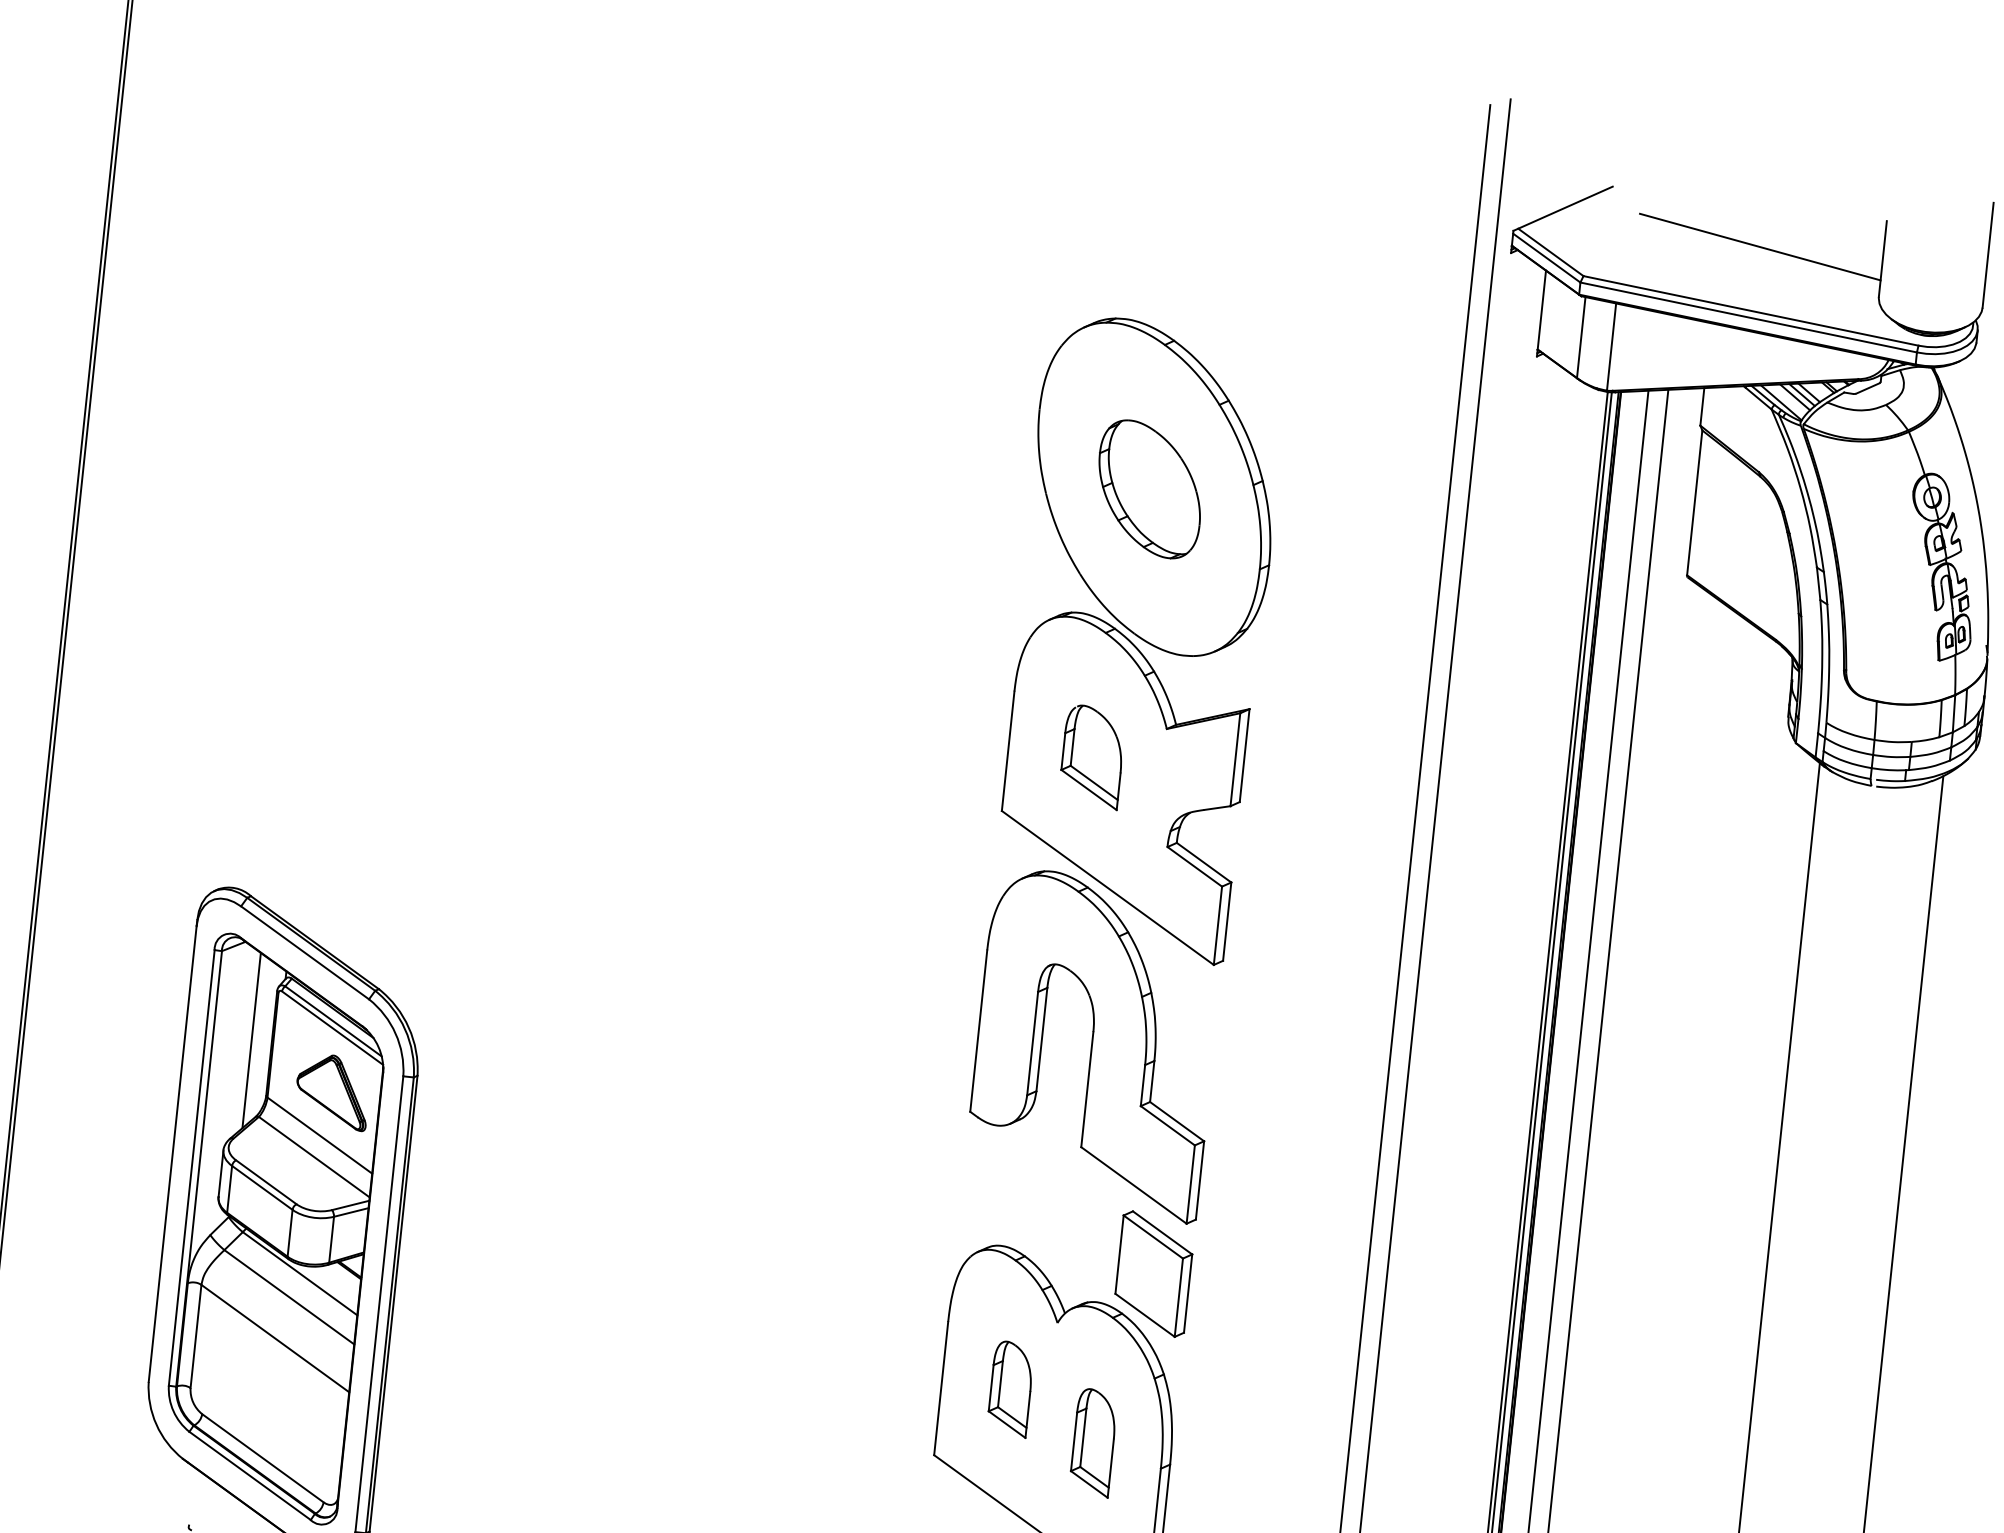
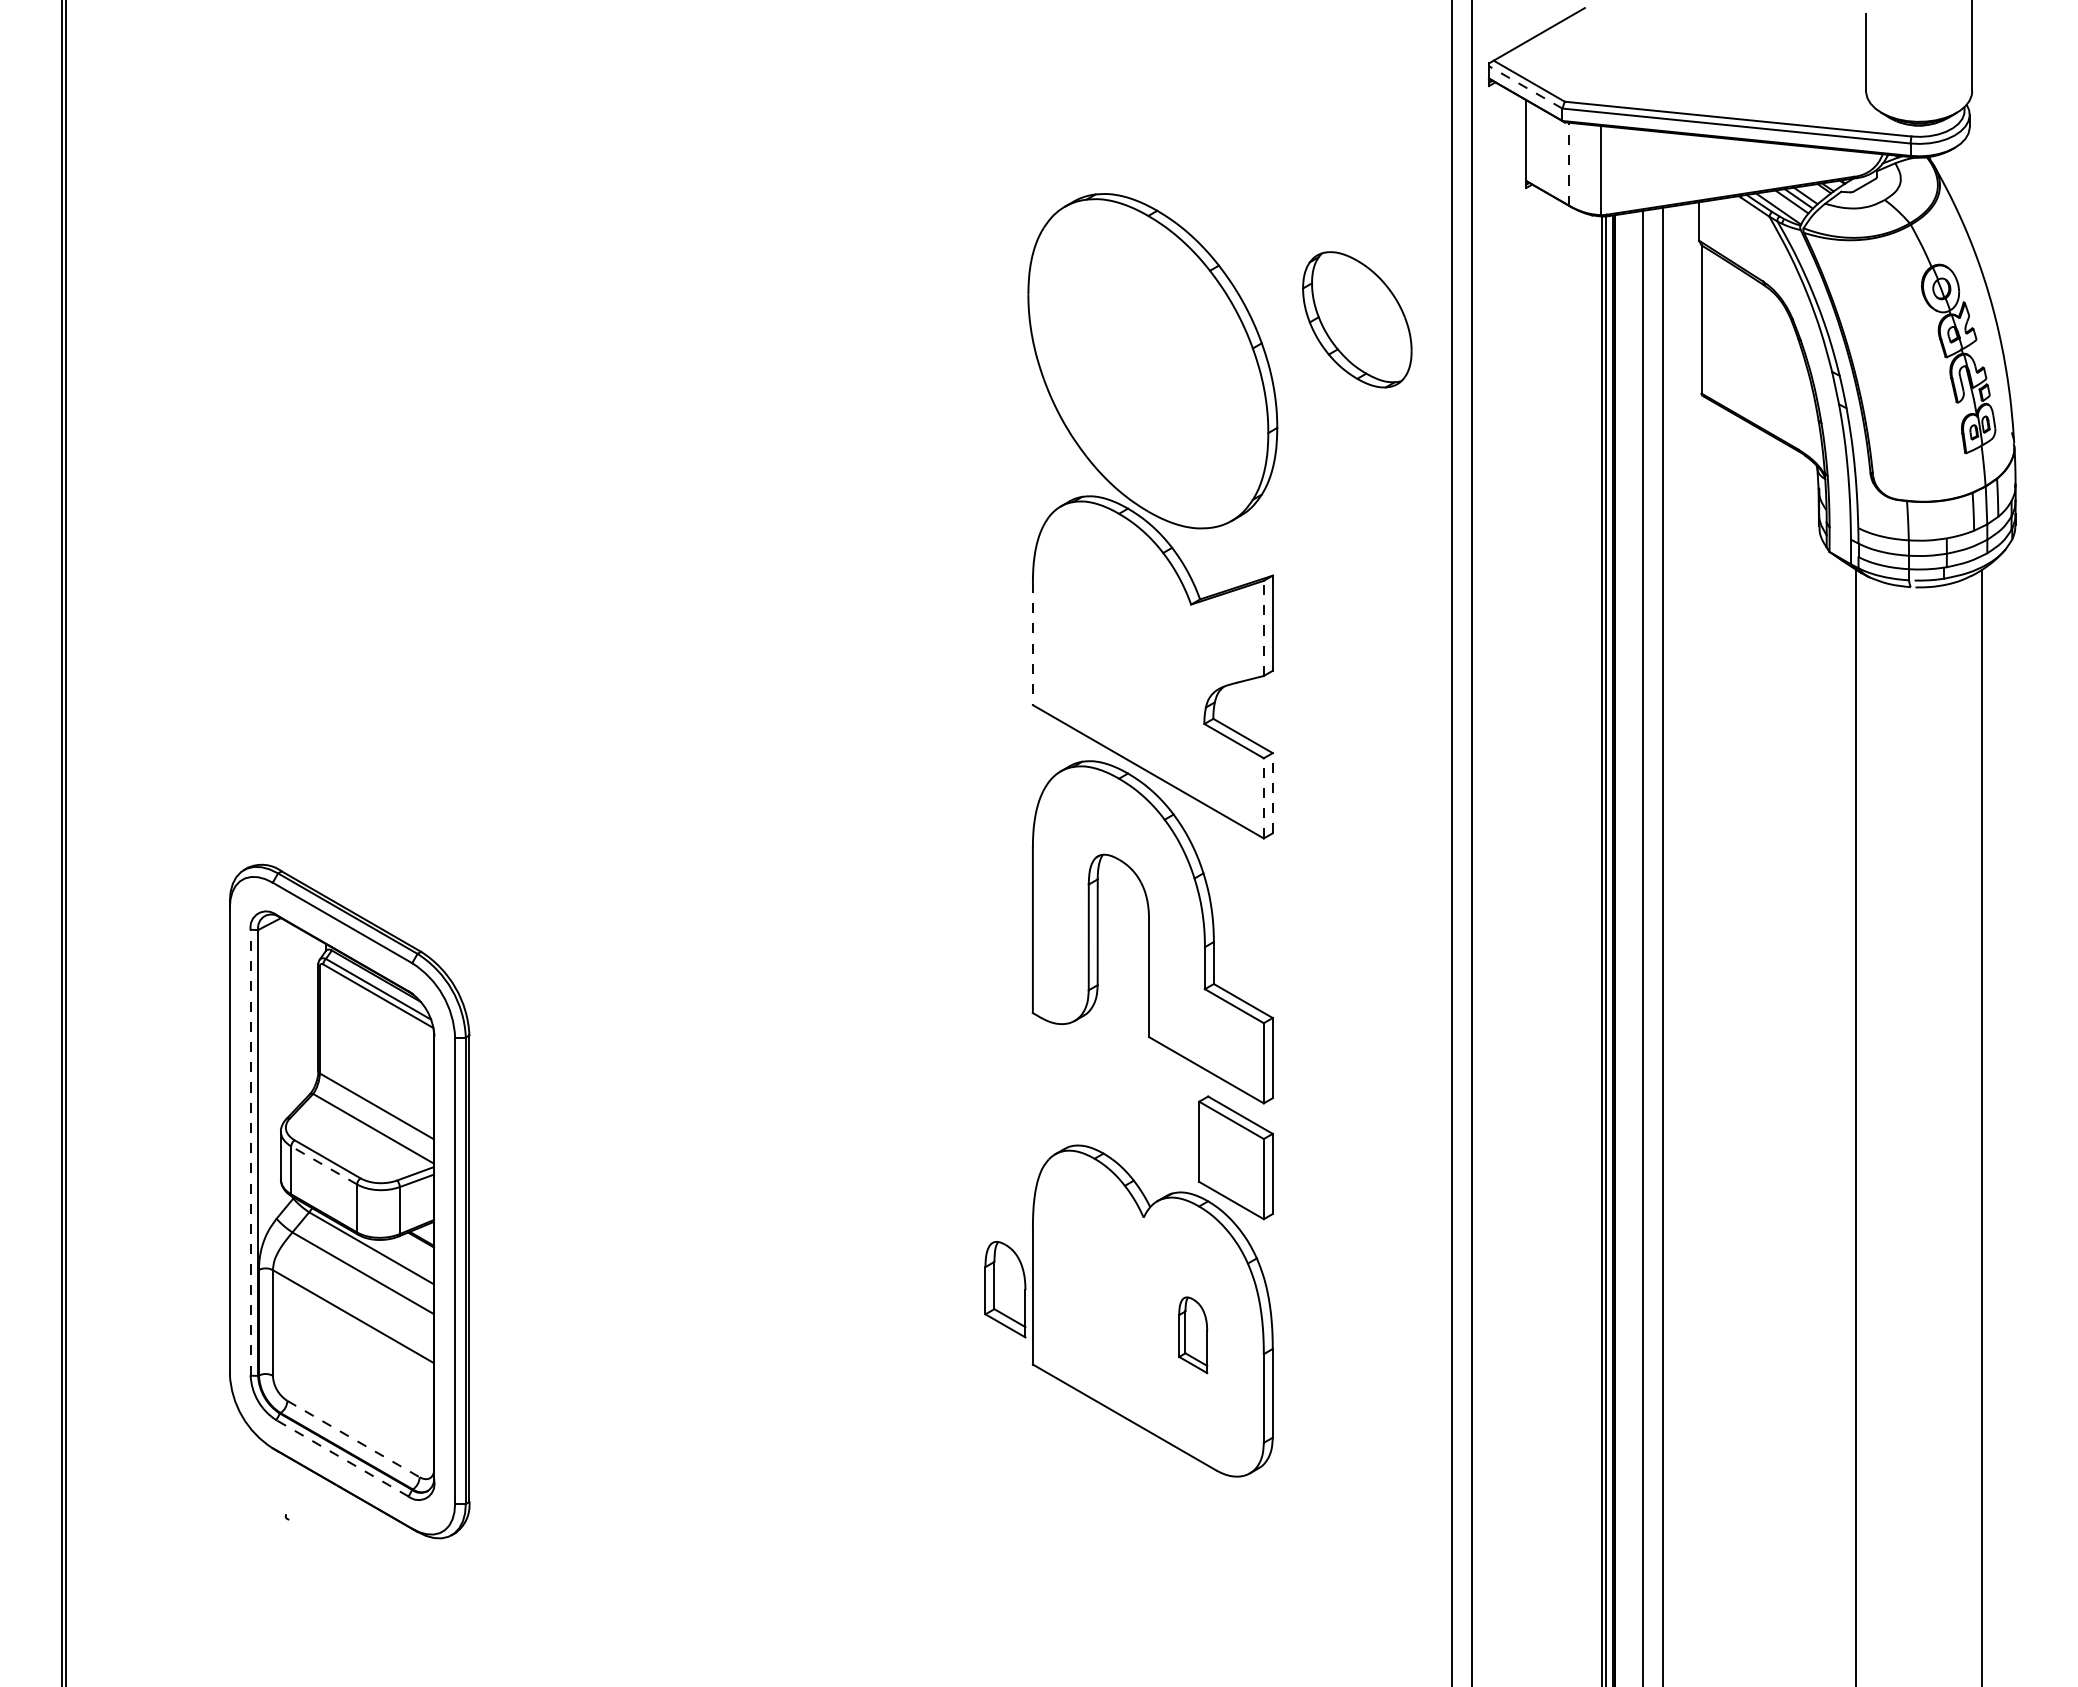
line: (1760, 247) -> (1740, 53), removed
line: (1546, 258) -> (1525, 87), solid -> dashed
line: (1581, 336) -> (1569, 163), solid -> dashed
part: (1149, 489) -> (1357, 319), moved
line: (1007, 751) -> (1032, 644), solid -> dashed
part: (1092, 757) -> (1118, 641), removed
line: (1235, 759) -> (1263, 628), solid -> dashed
line: (1227, 920) -> (1272, 792), solid -> dashed
line: (1217, 924) -> (1263, 797), solid -> dashed
line: (251, 1040) -> (297, 1017), removed
part: (332, 1091) -> (385, 1060), removed
line: (191, 1167) -> (250, 1152), solid -> dashed
line: (261, 1187) -> (323, 1165), solid -> dashed
part: (1010, 1389) -> (1005, 1289), moved
part: (1094, 1443) -> (1193, 1335), size x0.7
line: (263, 1458) -> (354, 1439), solid -> dashed
line: (250, 1476) -> (342, 1458), solid -> dashed

